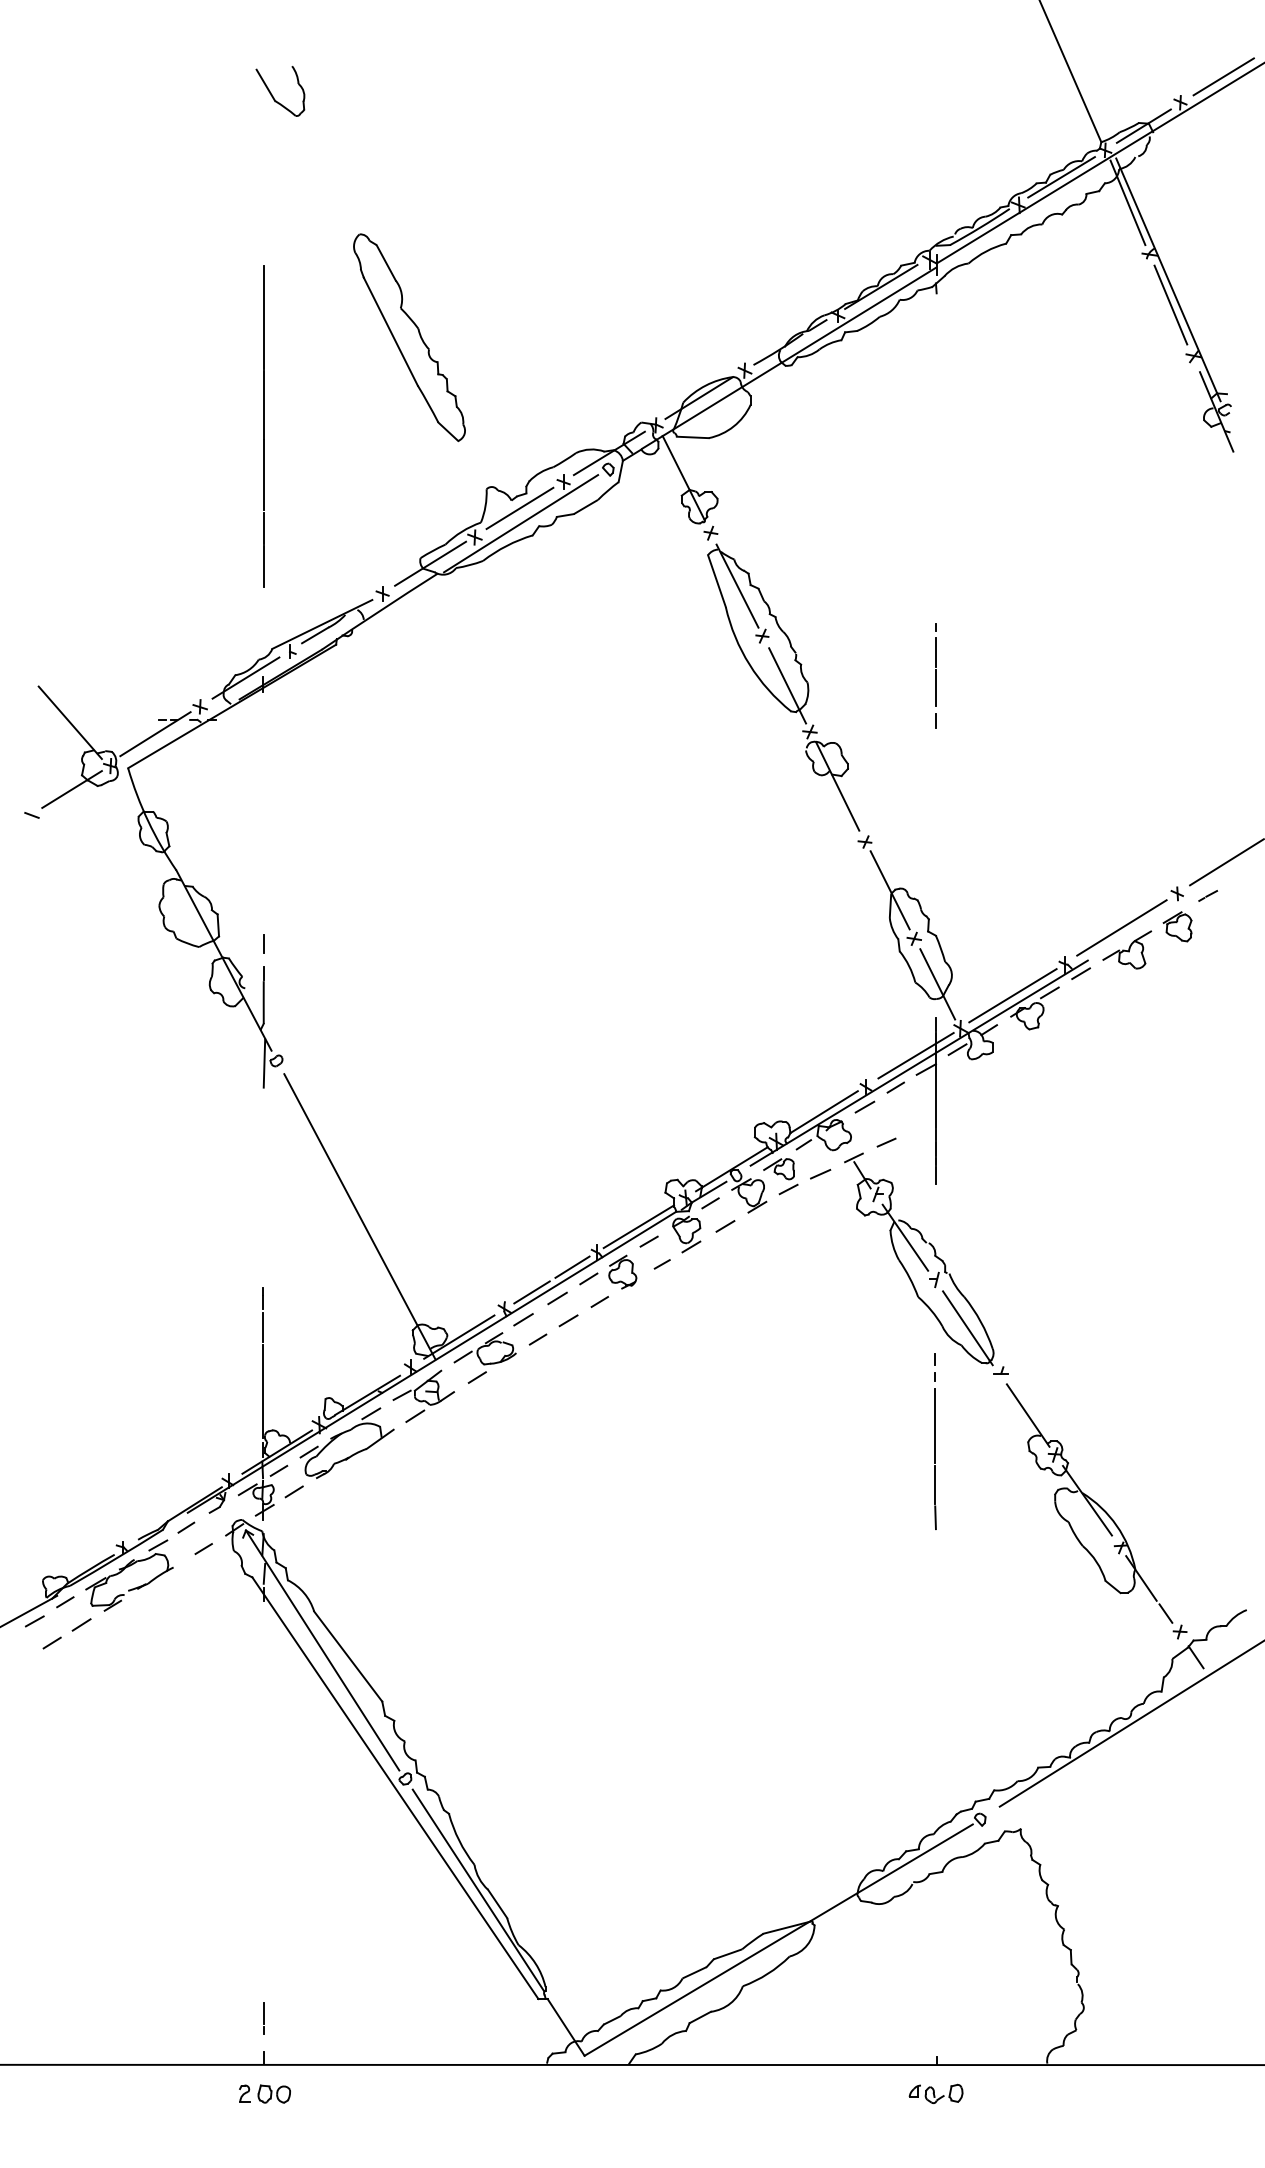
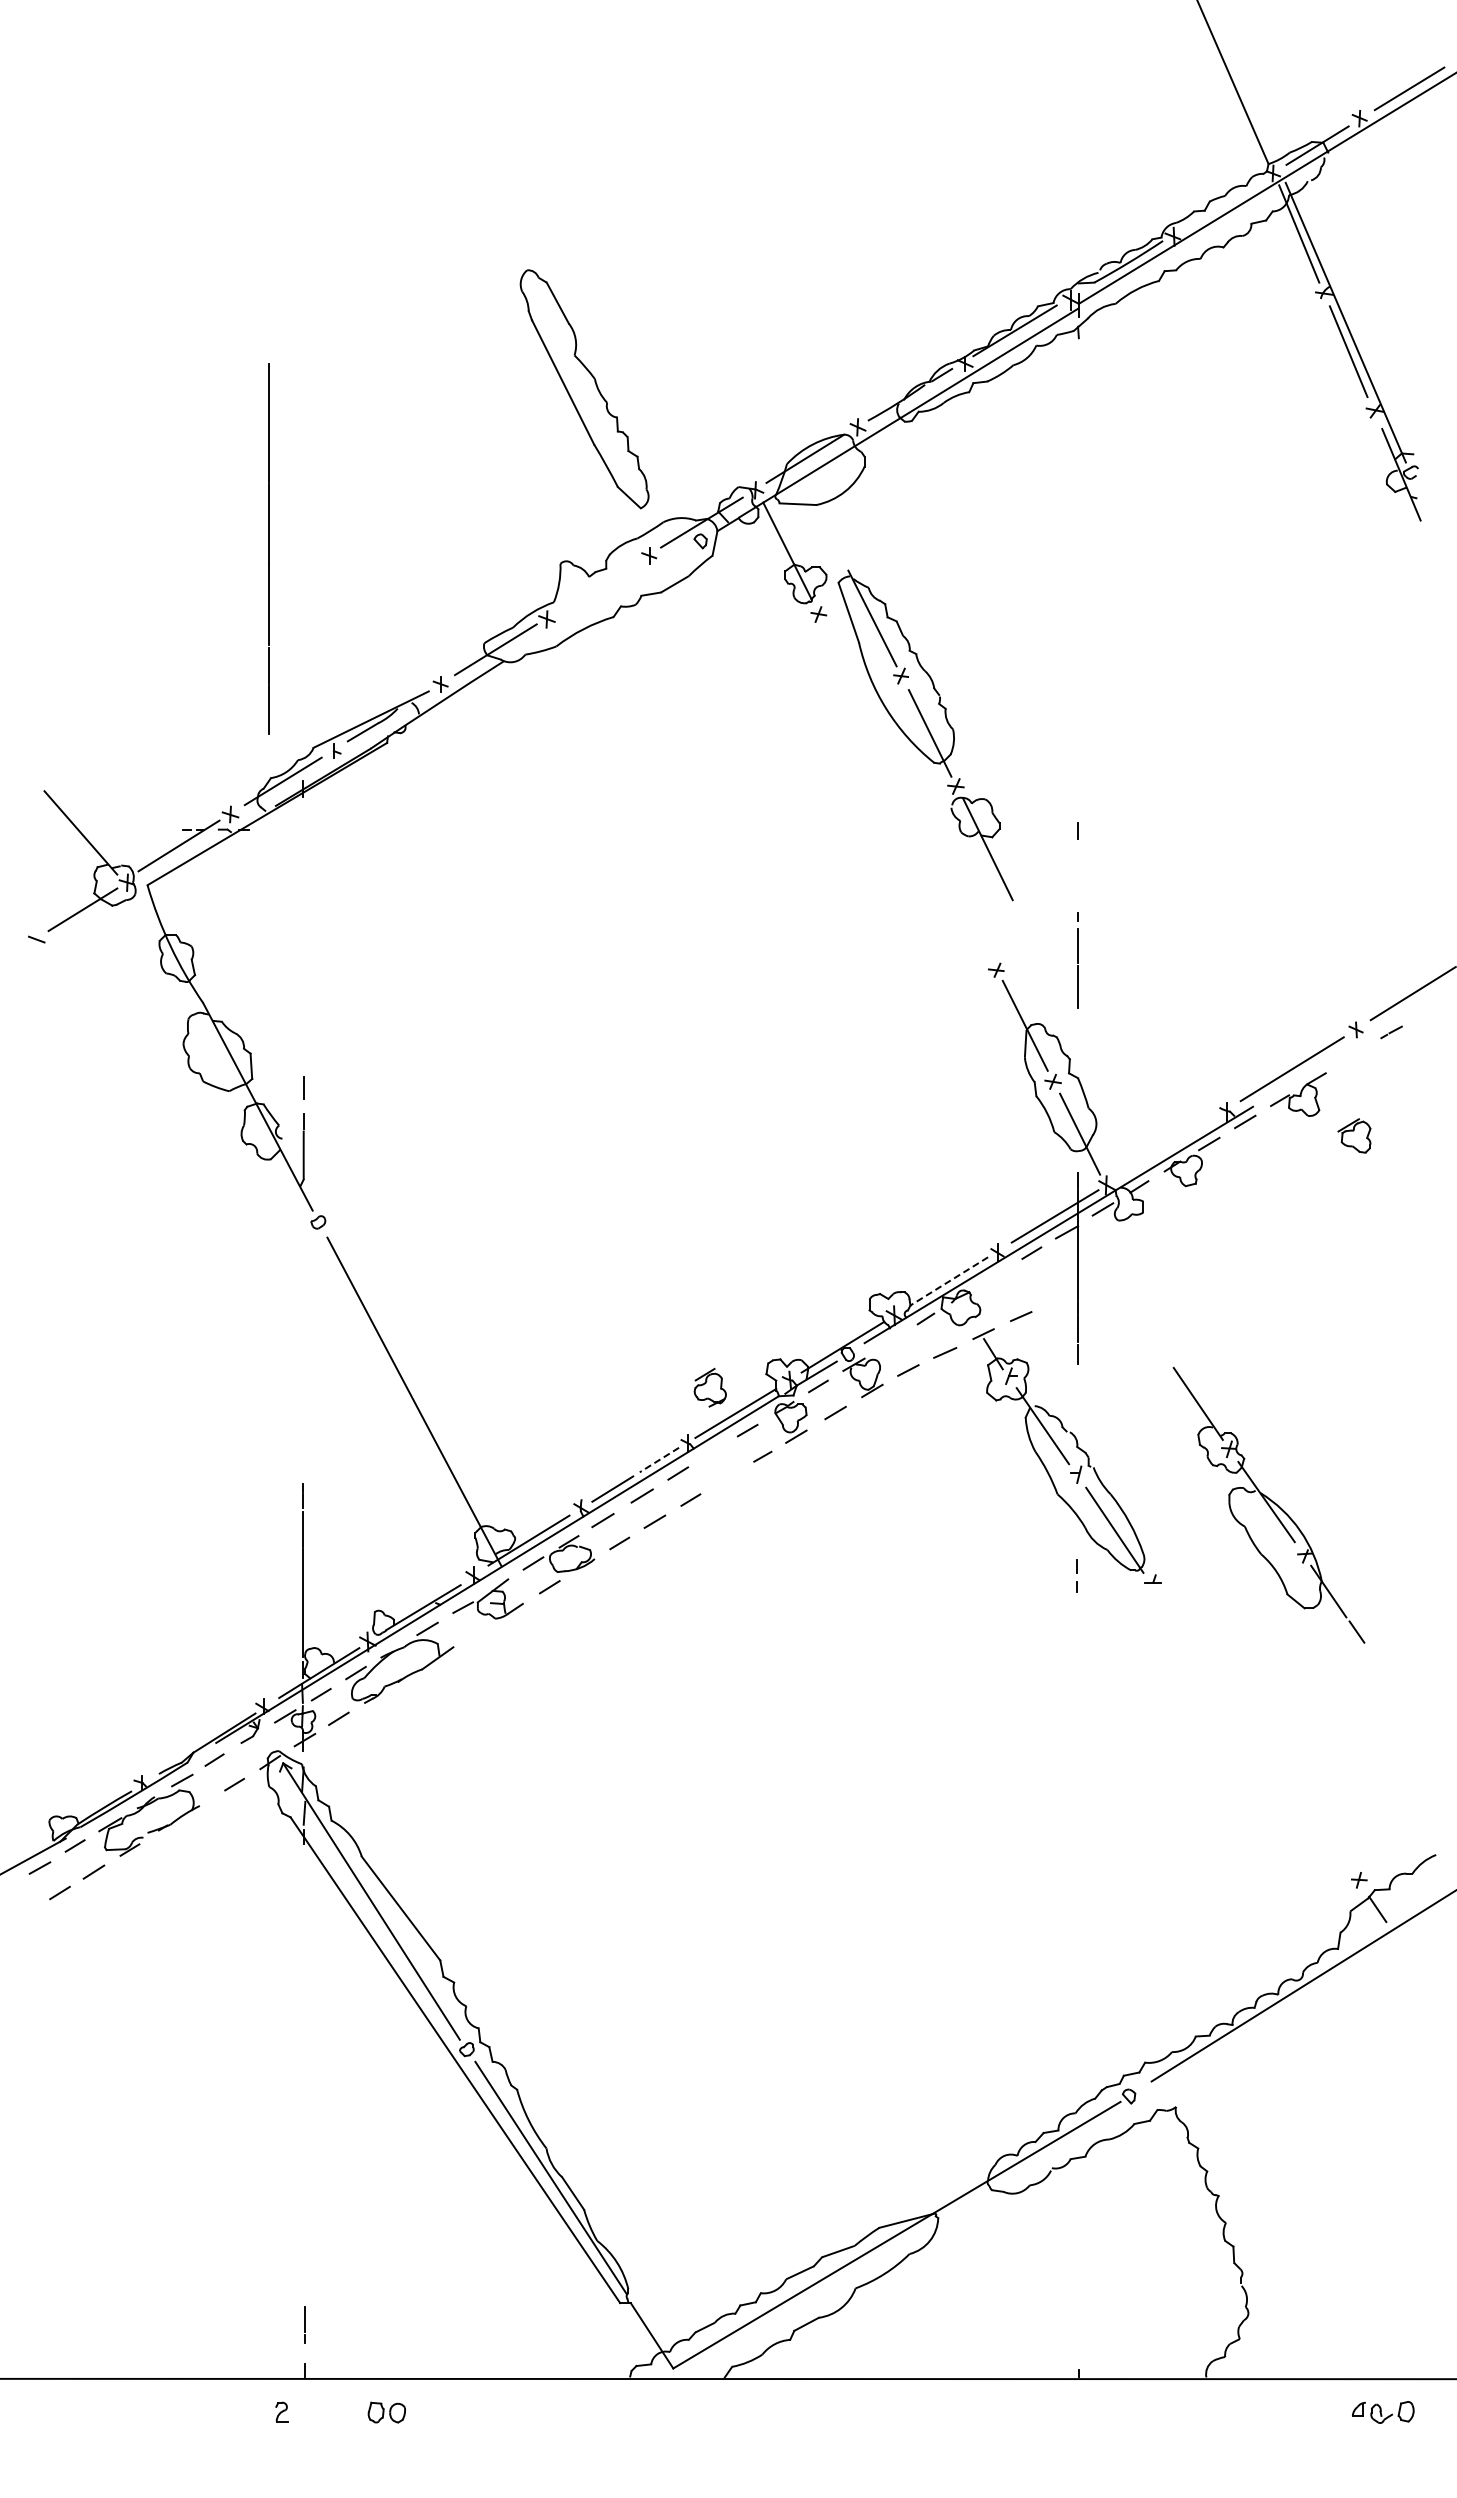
part: (273, 95) -> (314, 110), removed
line: (1061, 177) -> (1222, 204), removed
part: (409, 337) -> (584, 389), moved
line: (263, 426) -> (268, 548), moved
line: (519, 508) -> (598, 585), removed
line: (520, 523) -> (599, 603), removed
line: (935, 665) -> (1077, 960), moved
part: (783, 687) -> (925, 735), moved
part: (1177, 926) -> (1354, 1135), moved
line: (1012, 995) -> (1166, 1146), removed
line: (264, 1063) -> (304, 1225), removed
line: (864, 1107) -> (995, 1275), removed
line: (824, 1112) -> (949, 1281), solid -> dashed
part: (779, 1168) -> (897, 1346), removed
line: (571, 1267) -> (658, 1460), solid -> dashed
part: (622, 1271) -> (709, 1387), moved
line: (415, 1416) -> (478, 1631), removed
line: (935, 1459) -> (1077, 1681), removed
part: (1089, 1503) -> (1268, 1505), moved
part: (273, 2094) -> (386, 2412), moved
part: (936, 2094) -> (1383, 2412), moved

